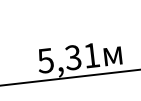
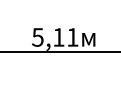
text: (72, 57) -> (58, 37), 5,31 -> 5,11

